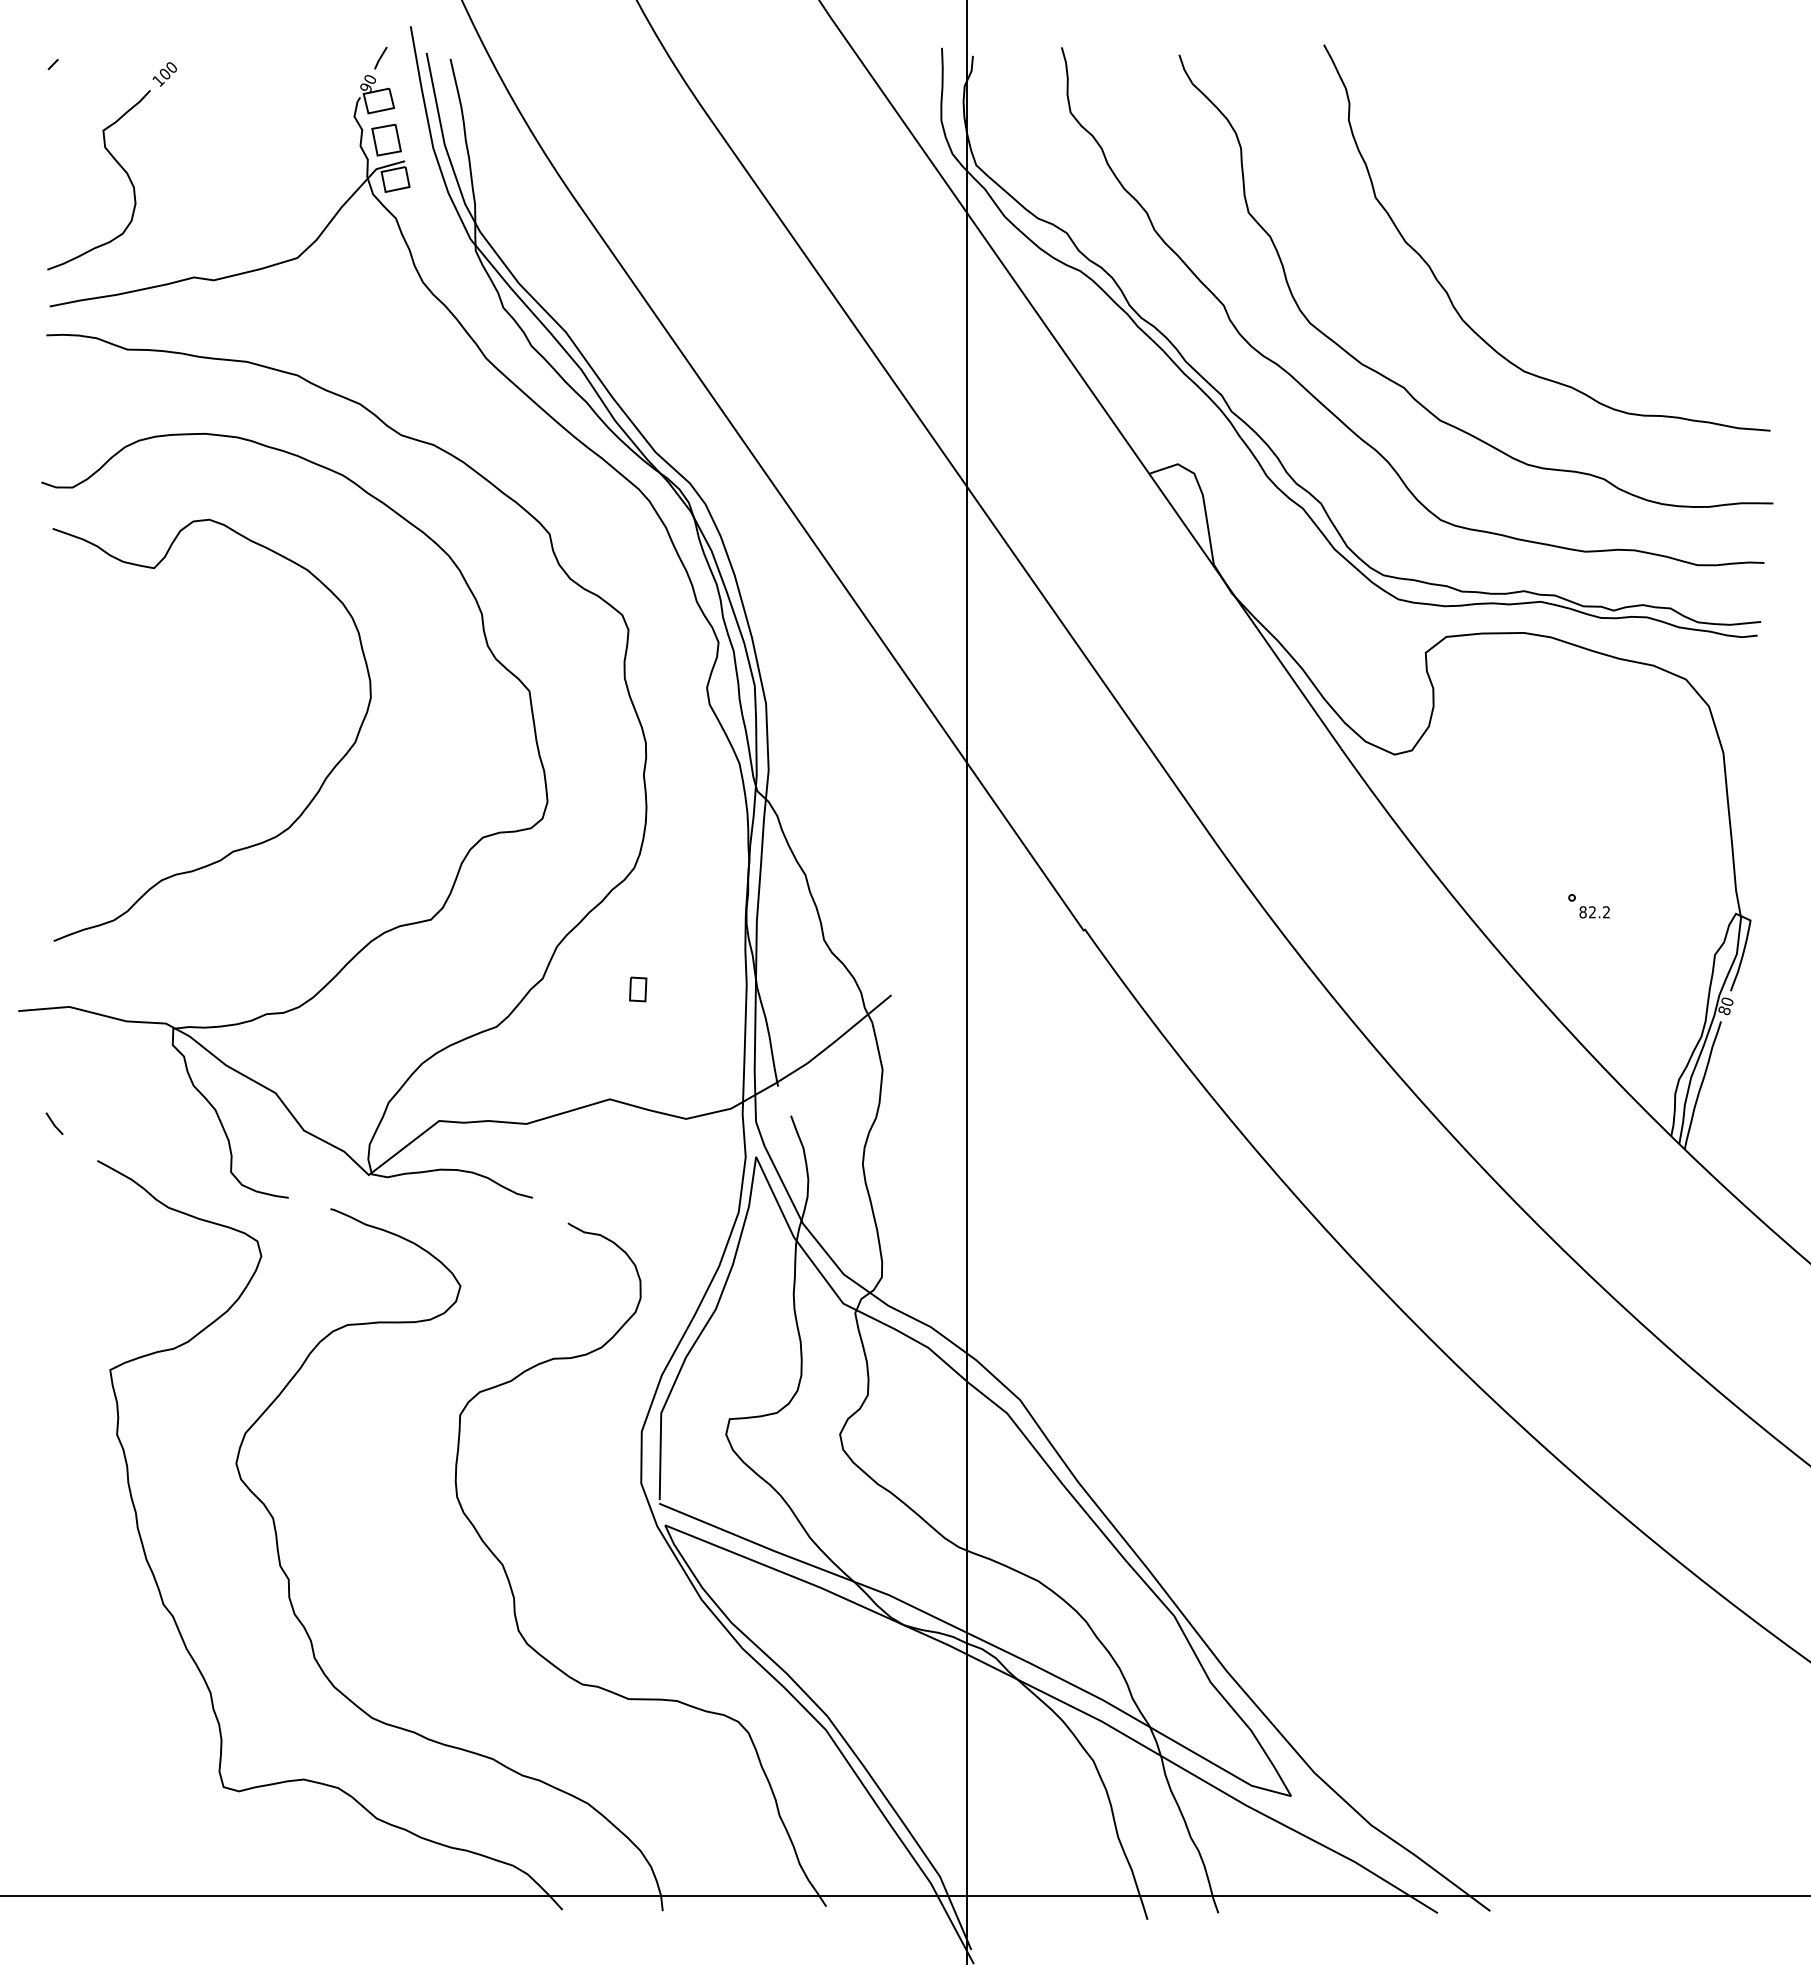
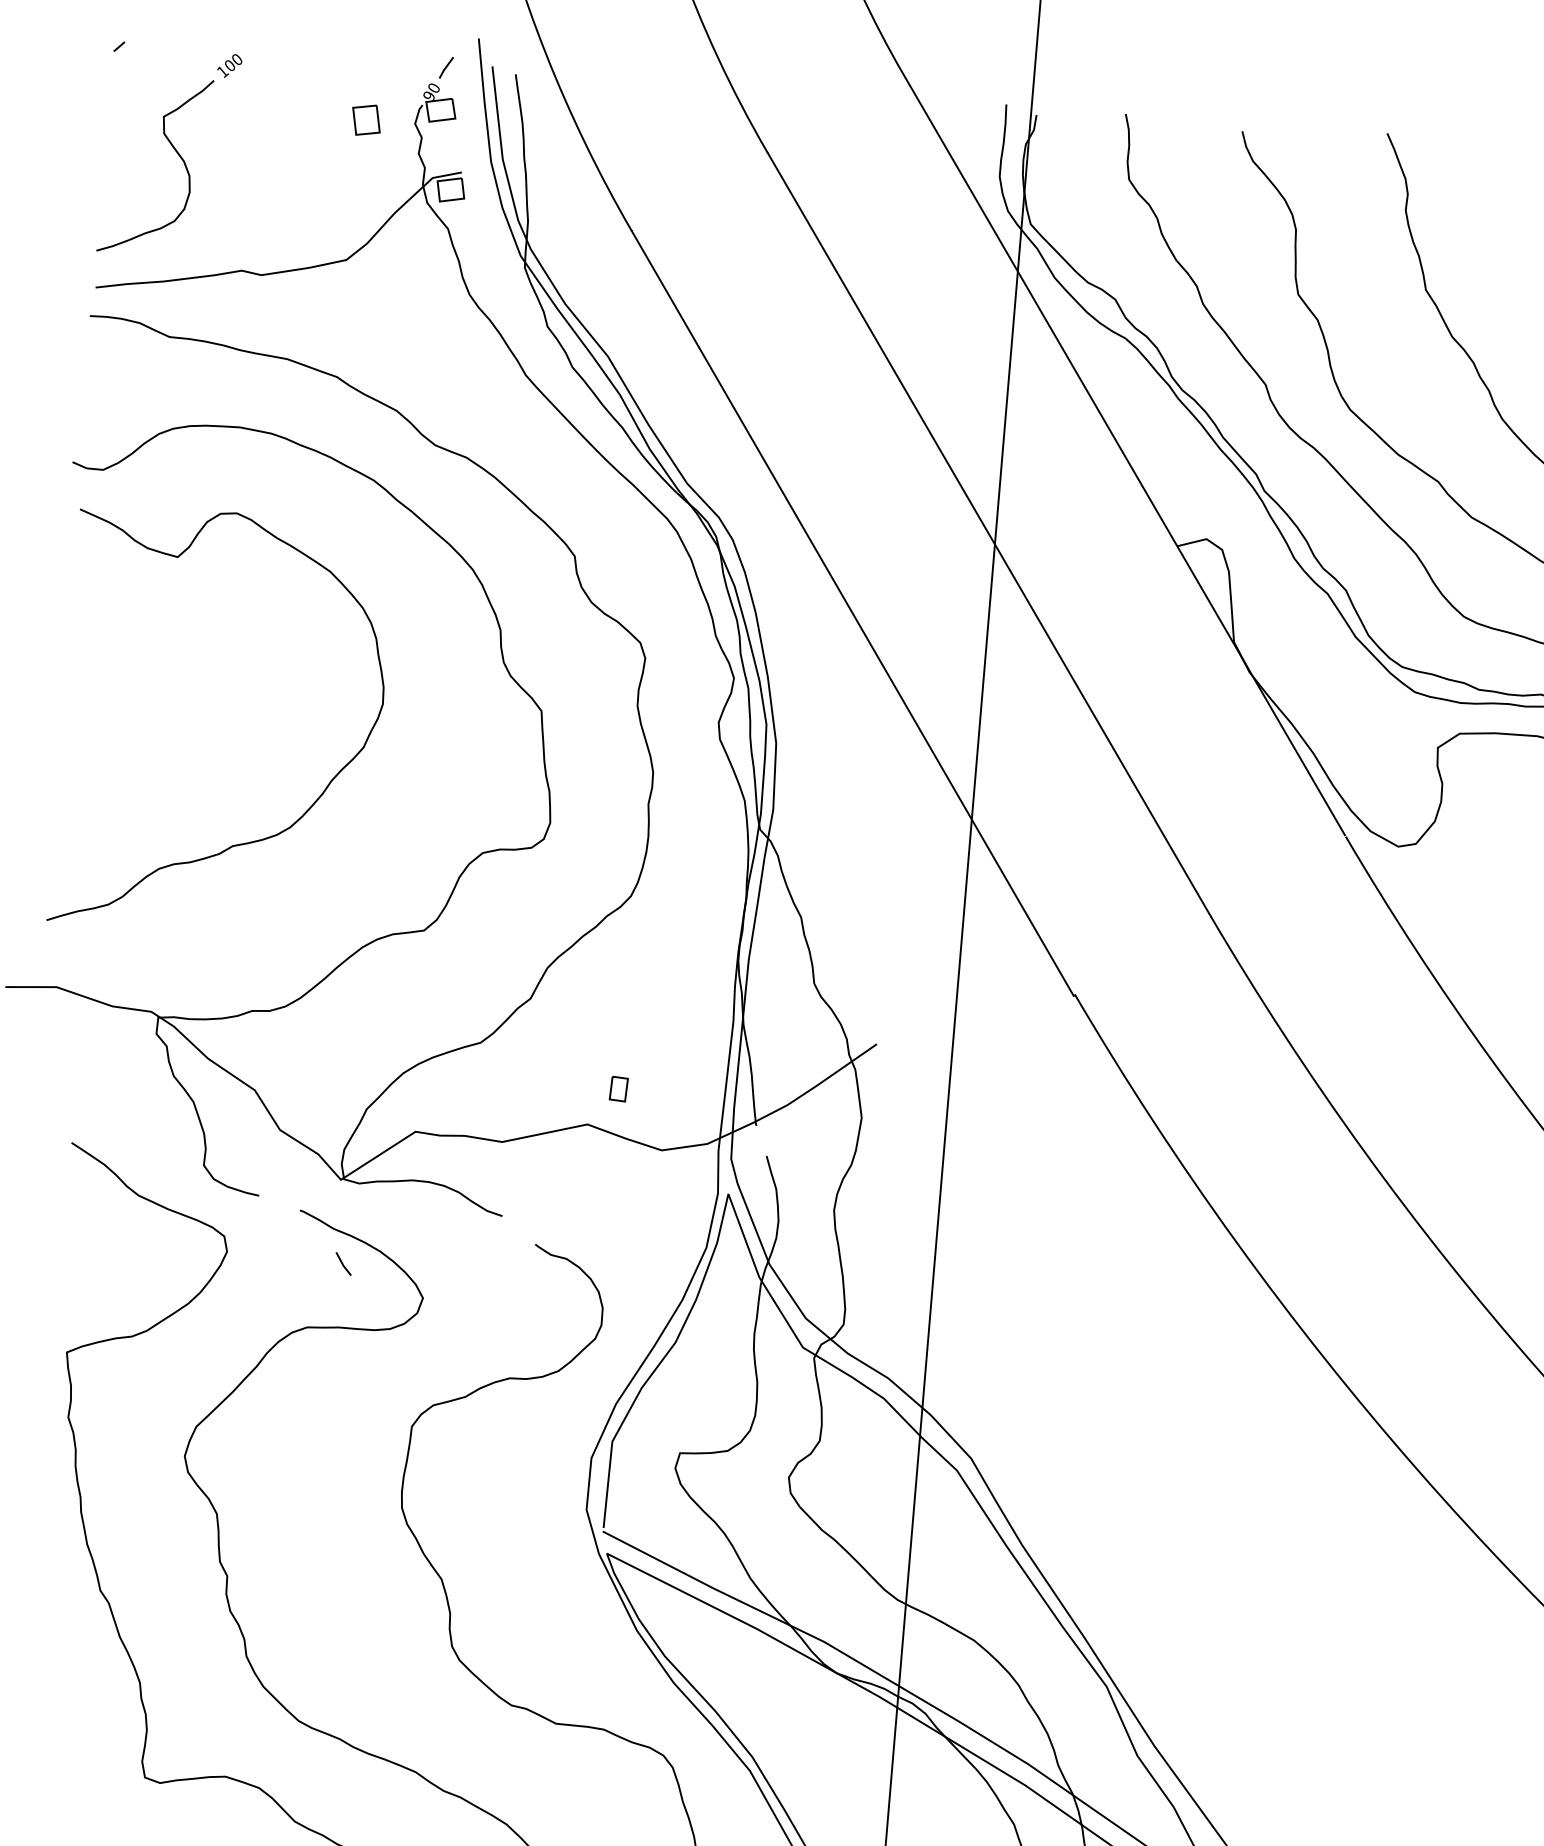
part: (386, 139) -> (366, 119), moved
part: (638, 989) -> (619, 1089), moved
line: (54, 1123) -> (343, 1263), moved

